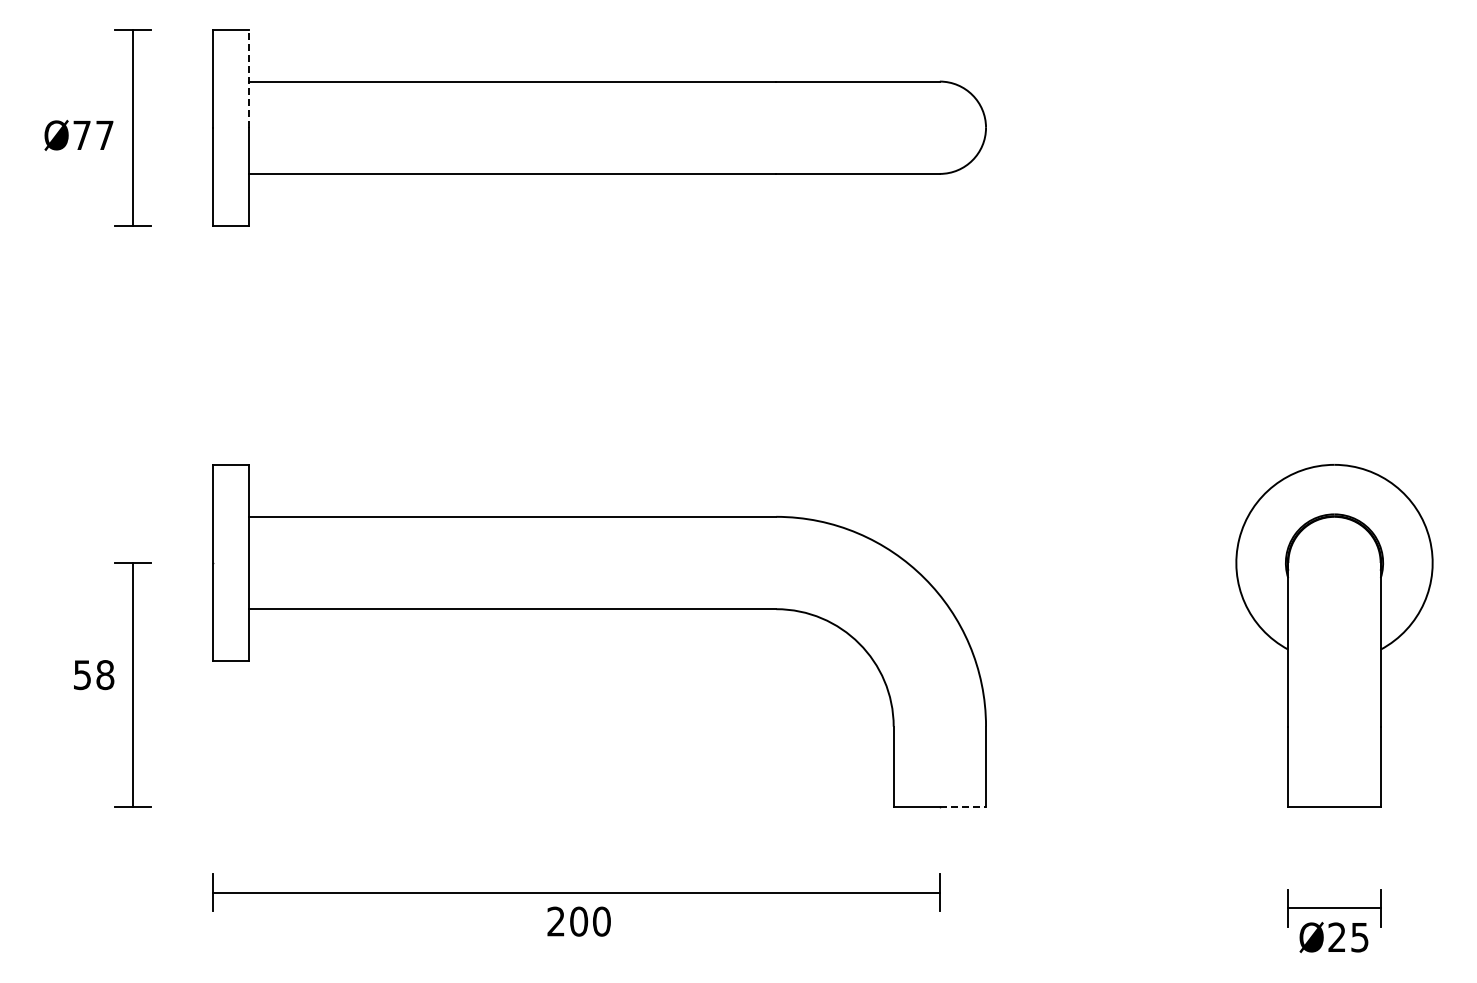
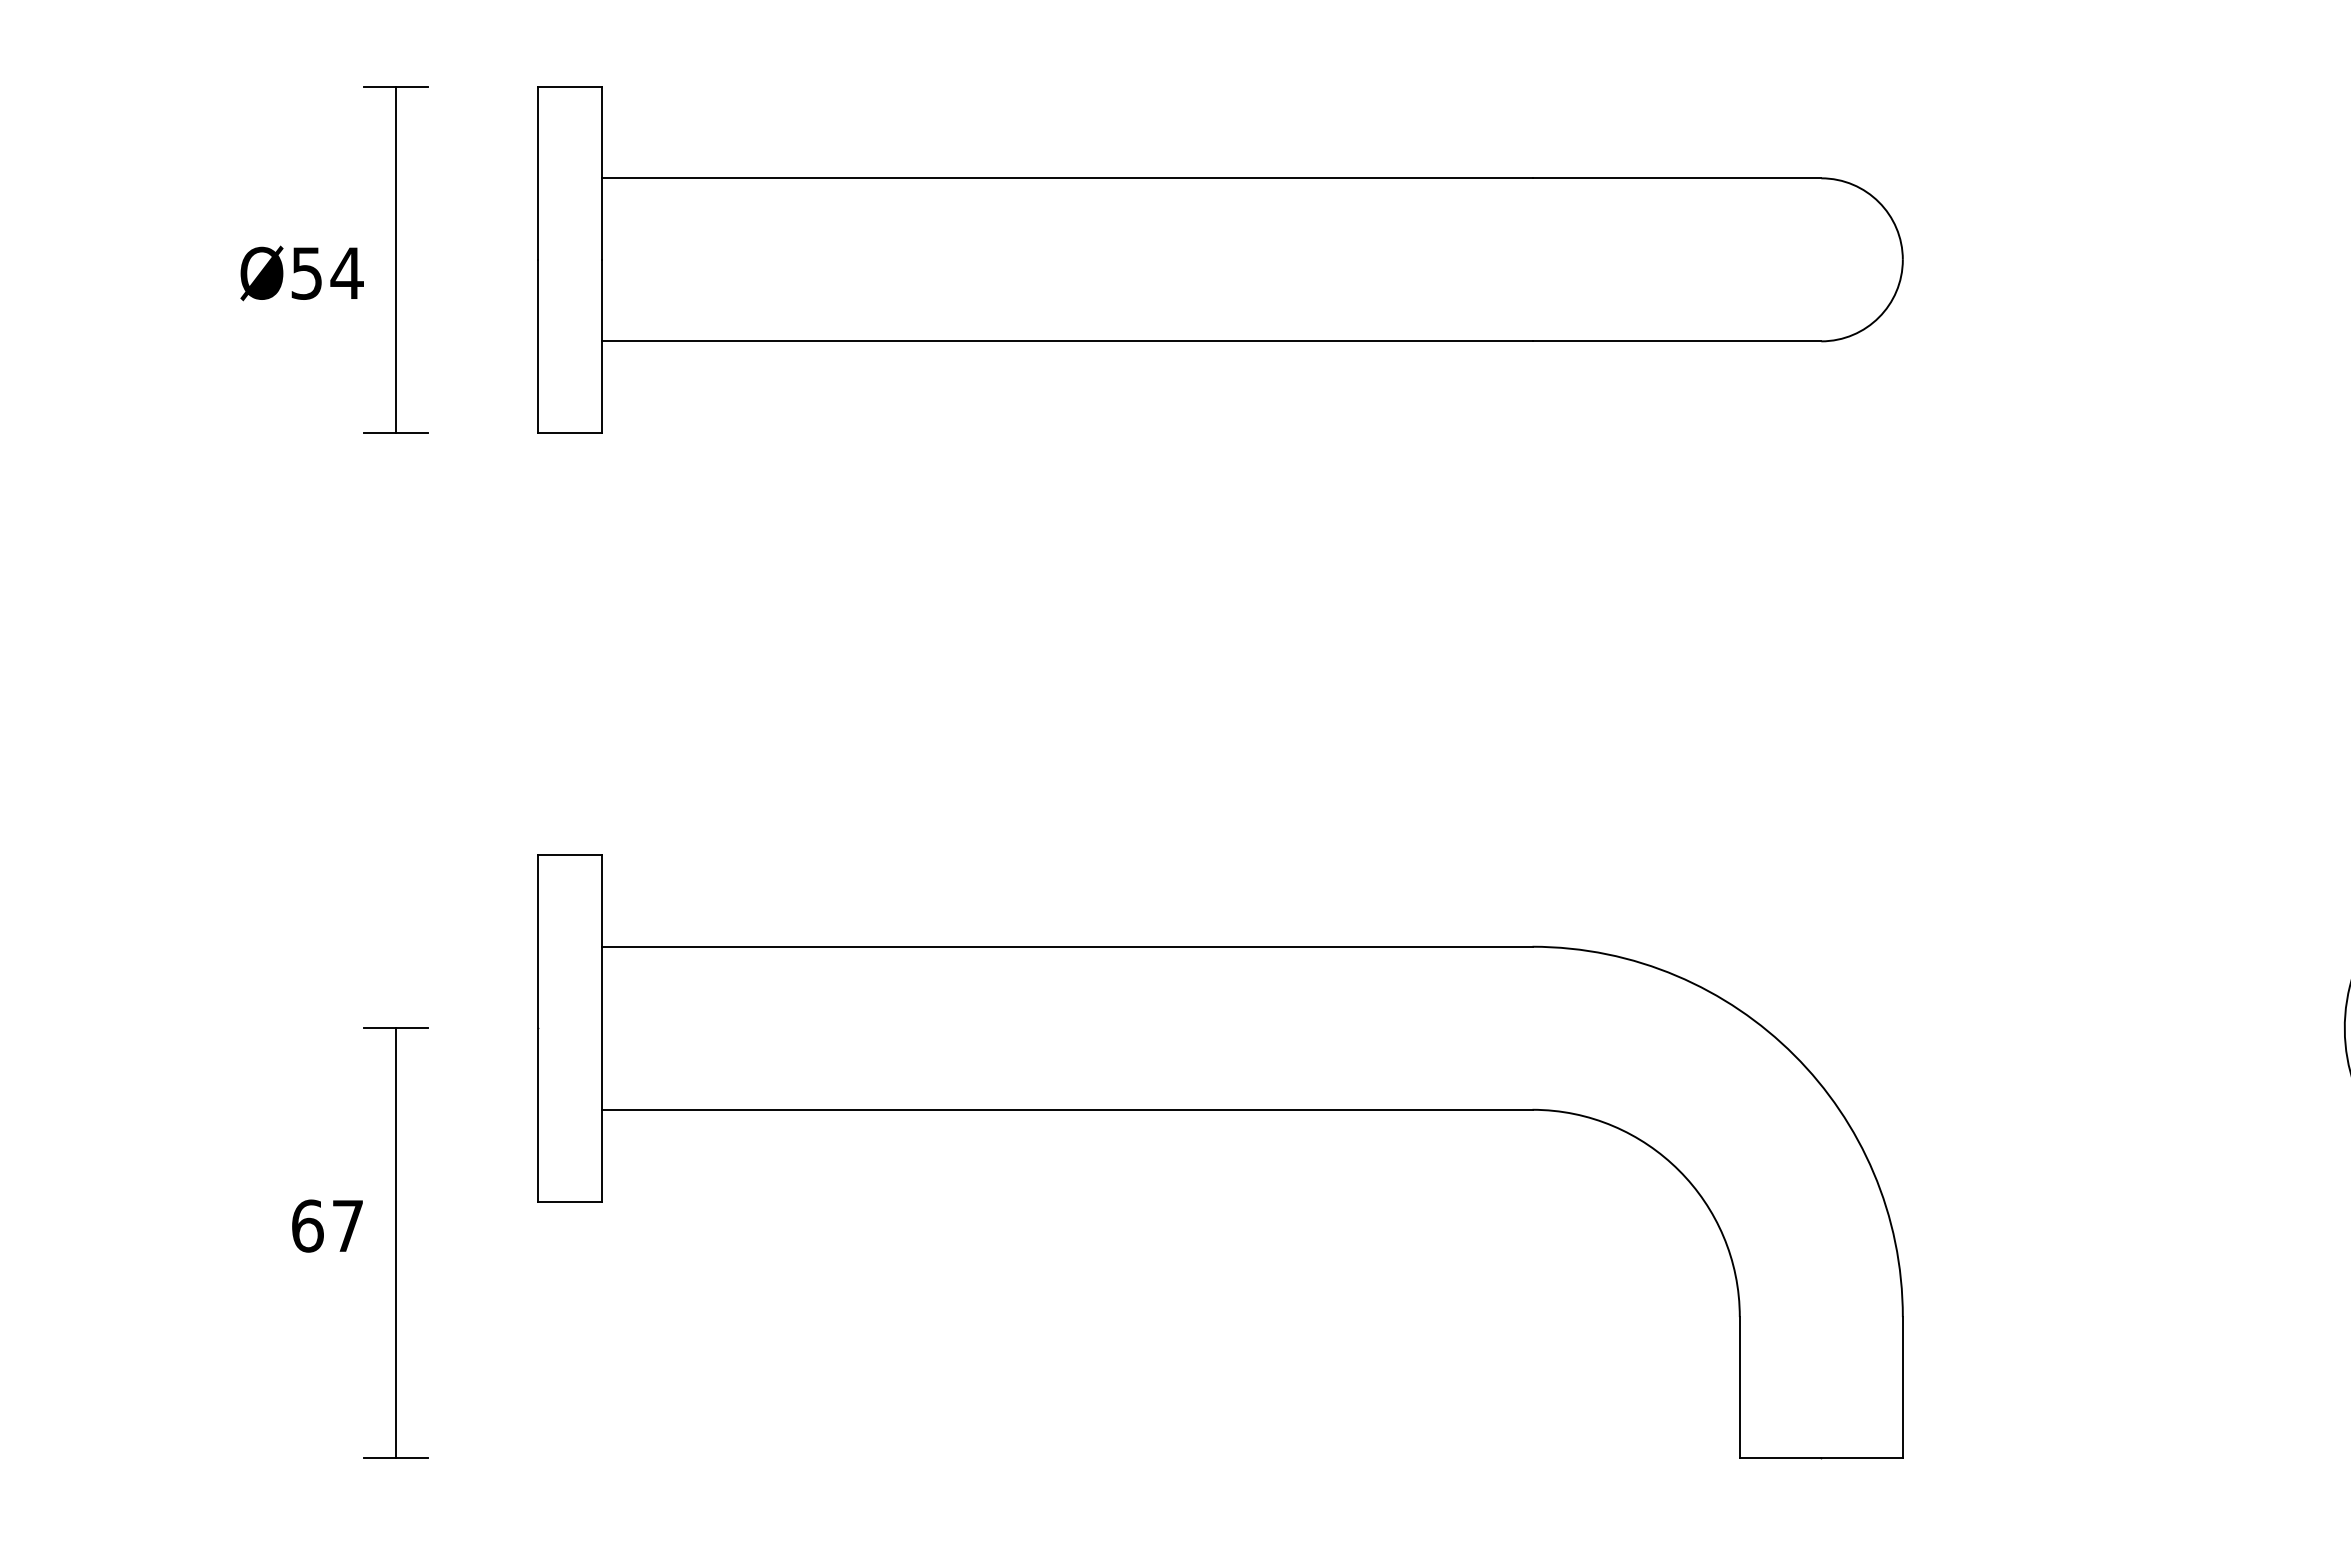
line: (249, 78) -> (602, 172), dashed -> solid
text: (93, 135) -> (327, 273), Ø77 -> Ø54
text: (93, 675) -> (327, 1226), 58 -> 67
line: (963, 806) -> (1863, 1458), dashed -> solid

